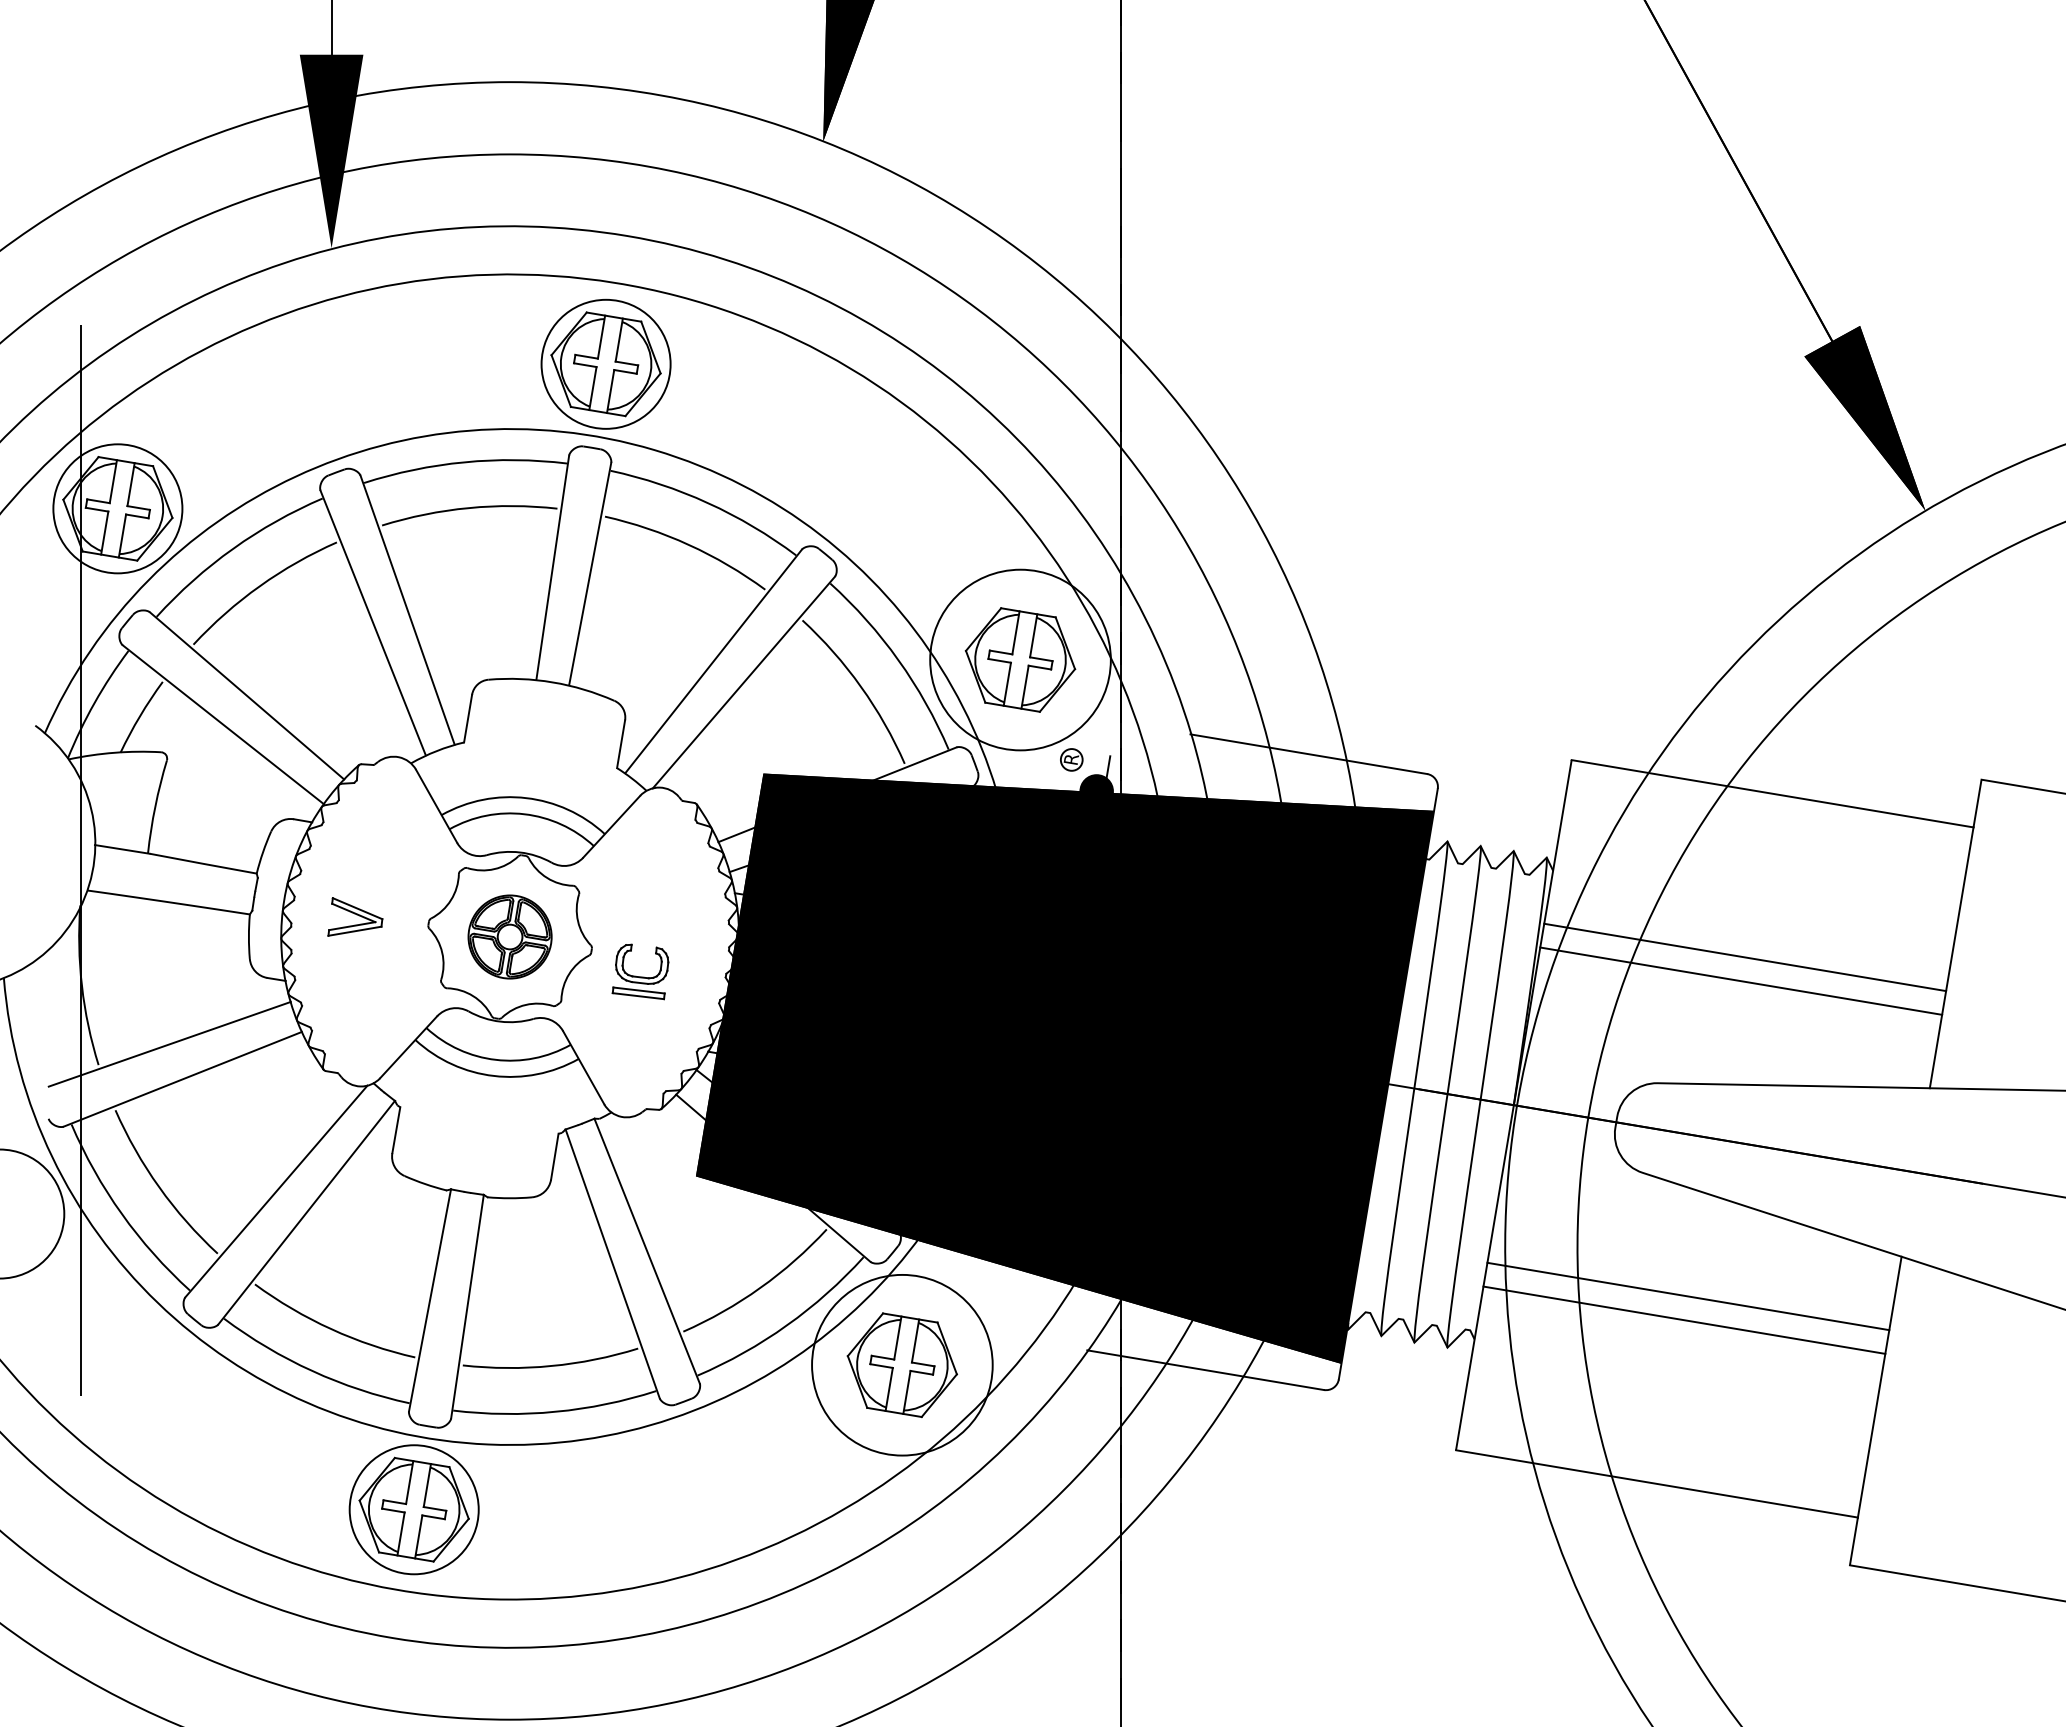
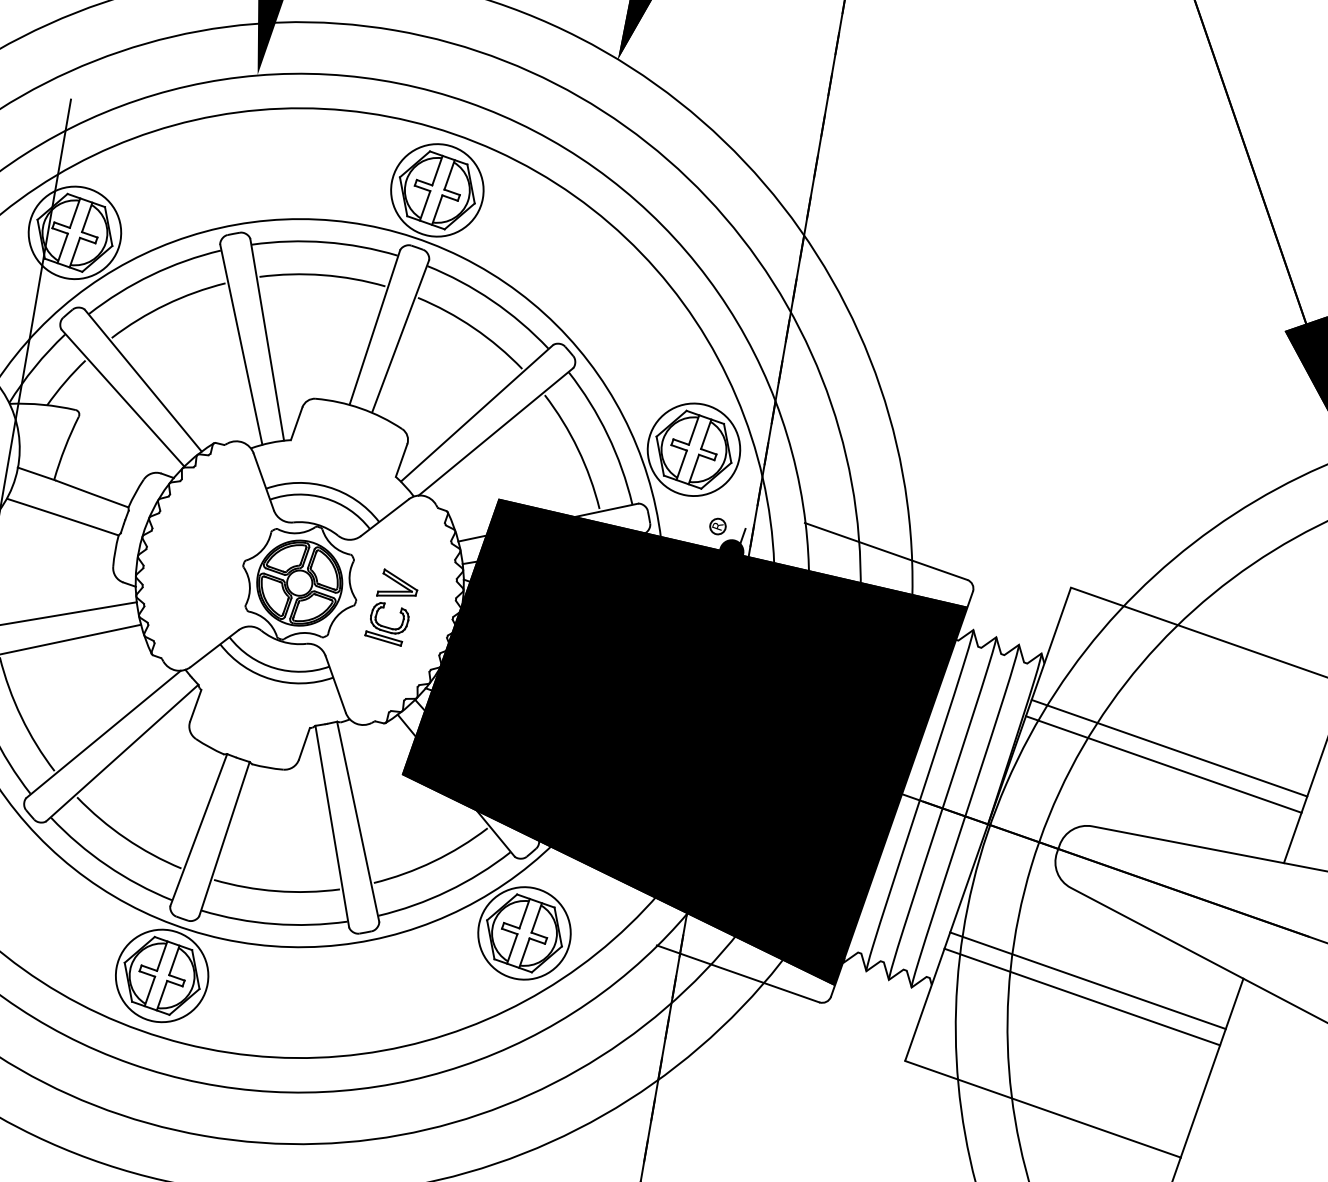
circle: (1020, 659) -> (694, 449), size x0.71
part: (355, 916) -> (398, 585), moved
part: (509, 936) -> (299, 582), size x1.43
circle: (901, 1364) -> (523, 932), size x0.71

